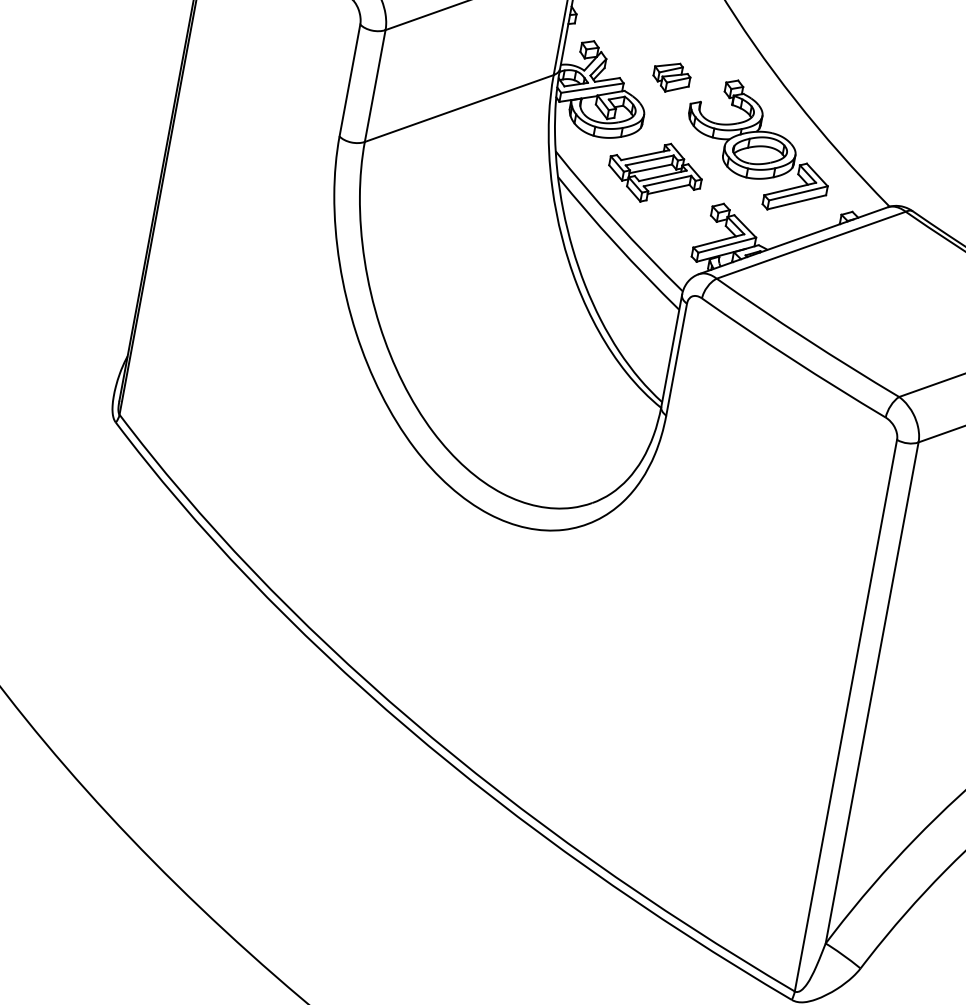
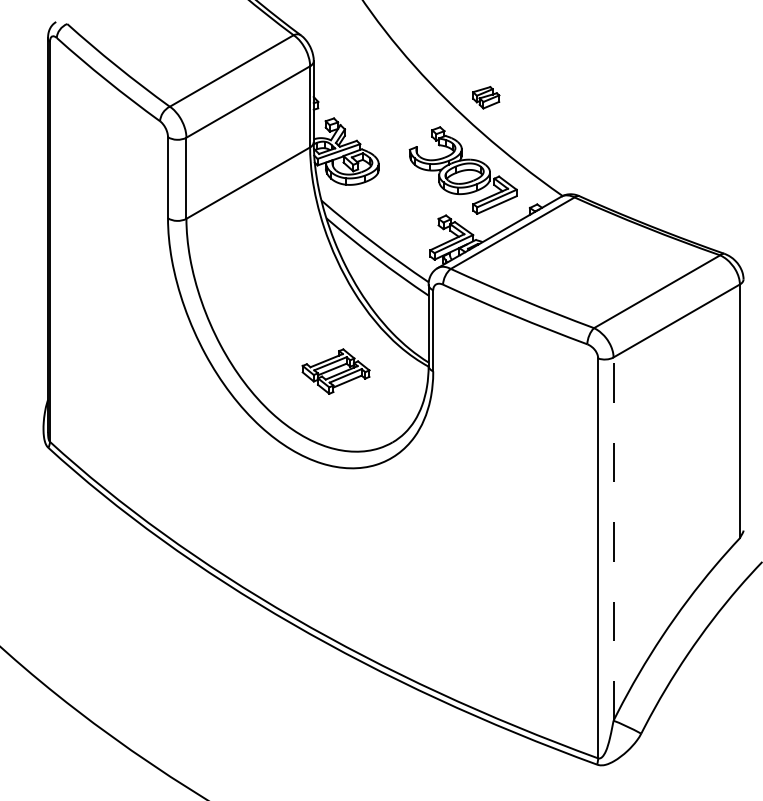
part: (672, 77) -> (486, 97), moved
part: (654, 172) -> (335, 371), moved
line: (871, 693) -> (613, 539), solid -> dashed

